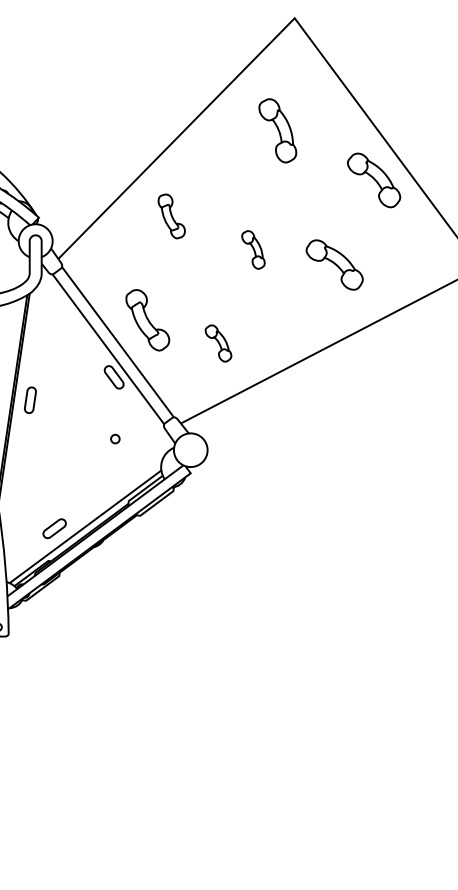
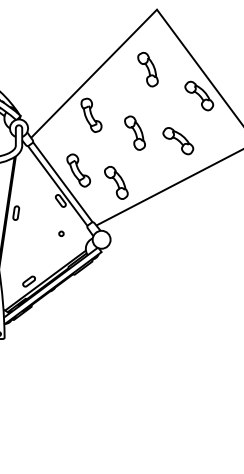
part: (171, 215) -> (91, 114), size x1.43
part: (252, 248) -> (134, 132), size x1.67
part: (218, 342) -> (116, 182), size x1.67

